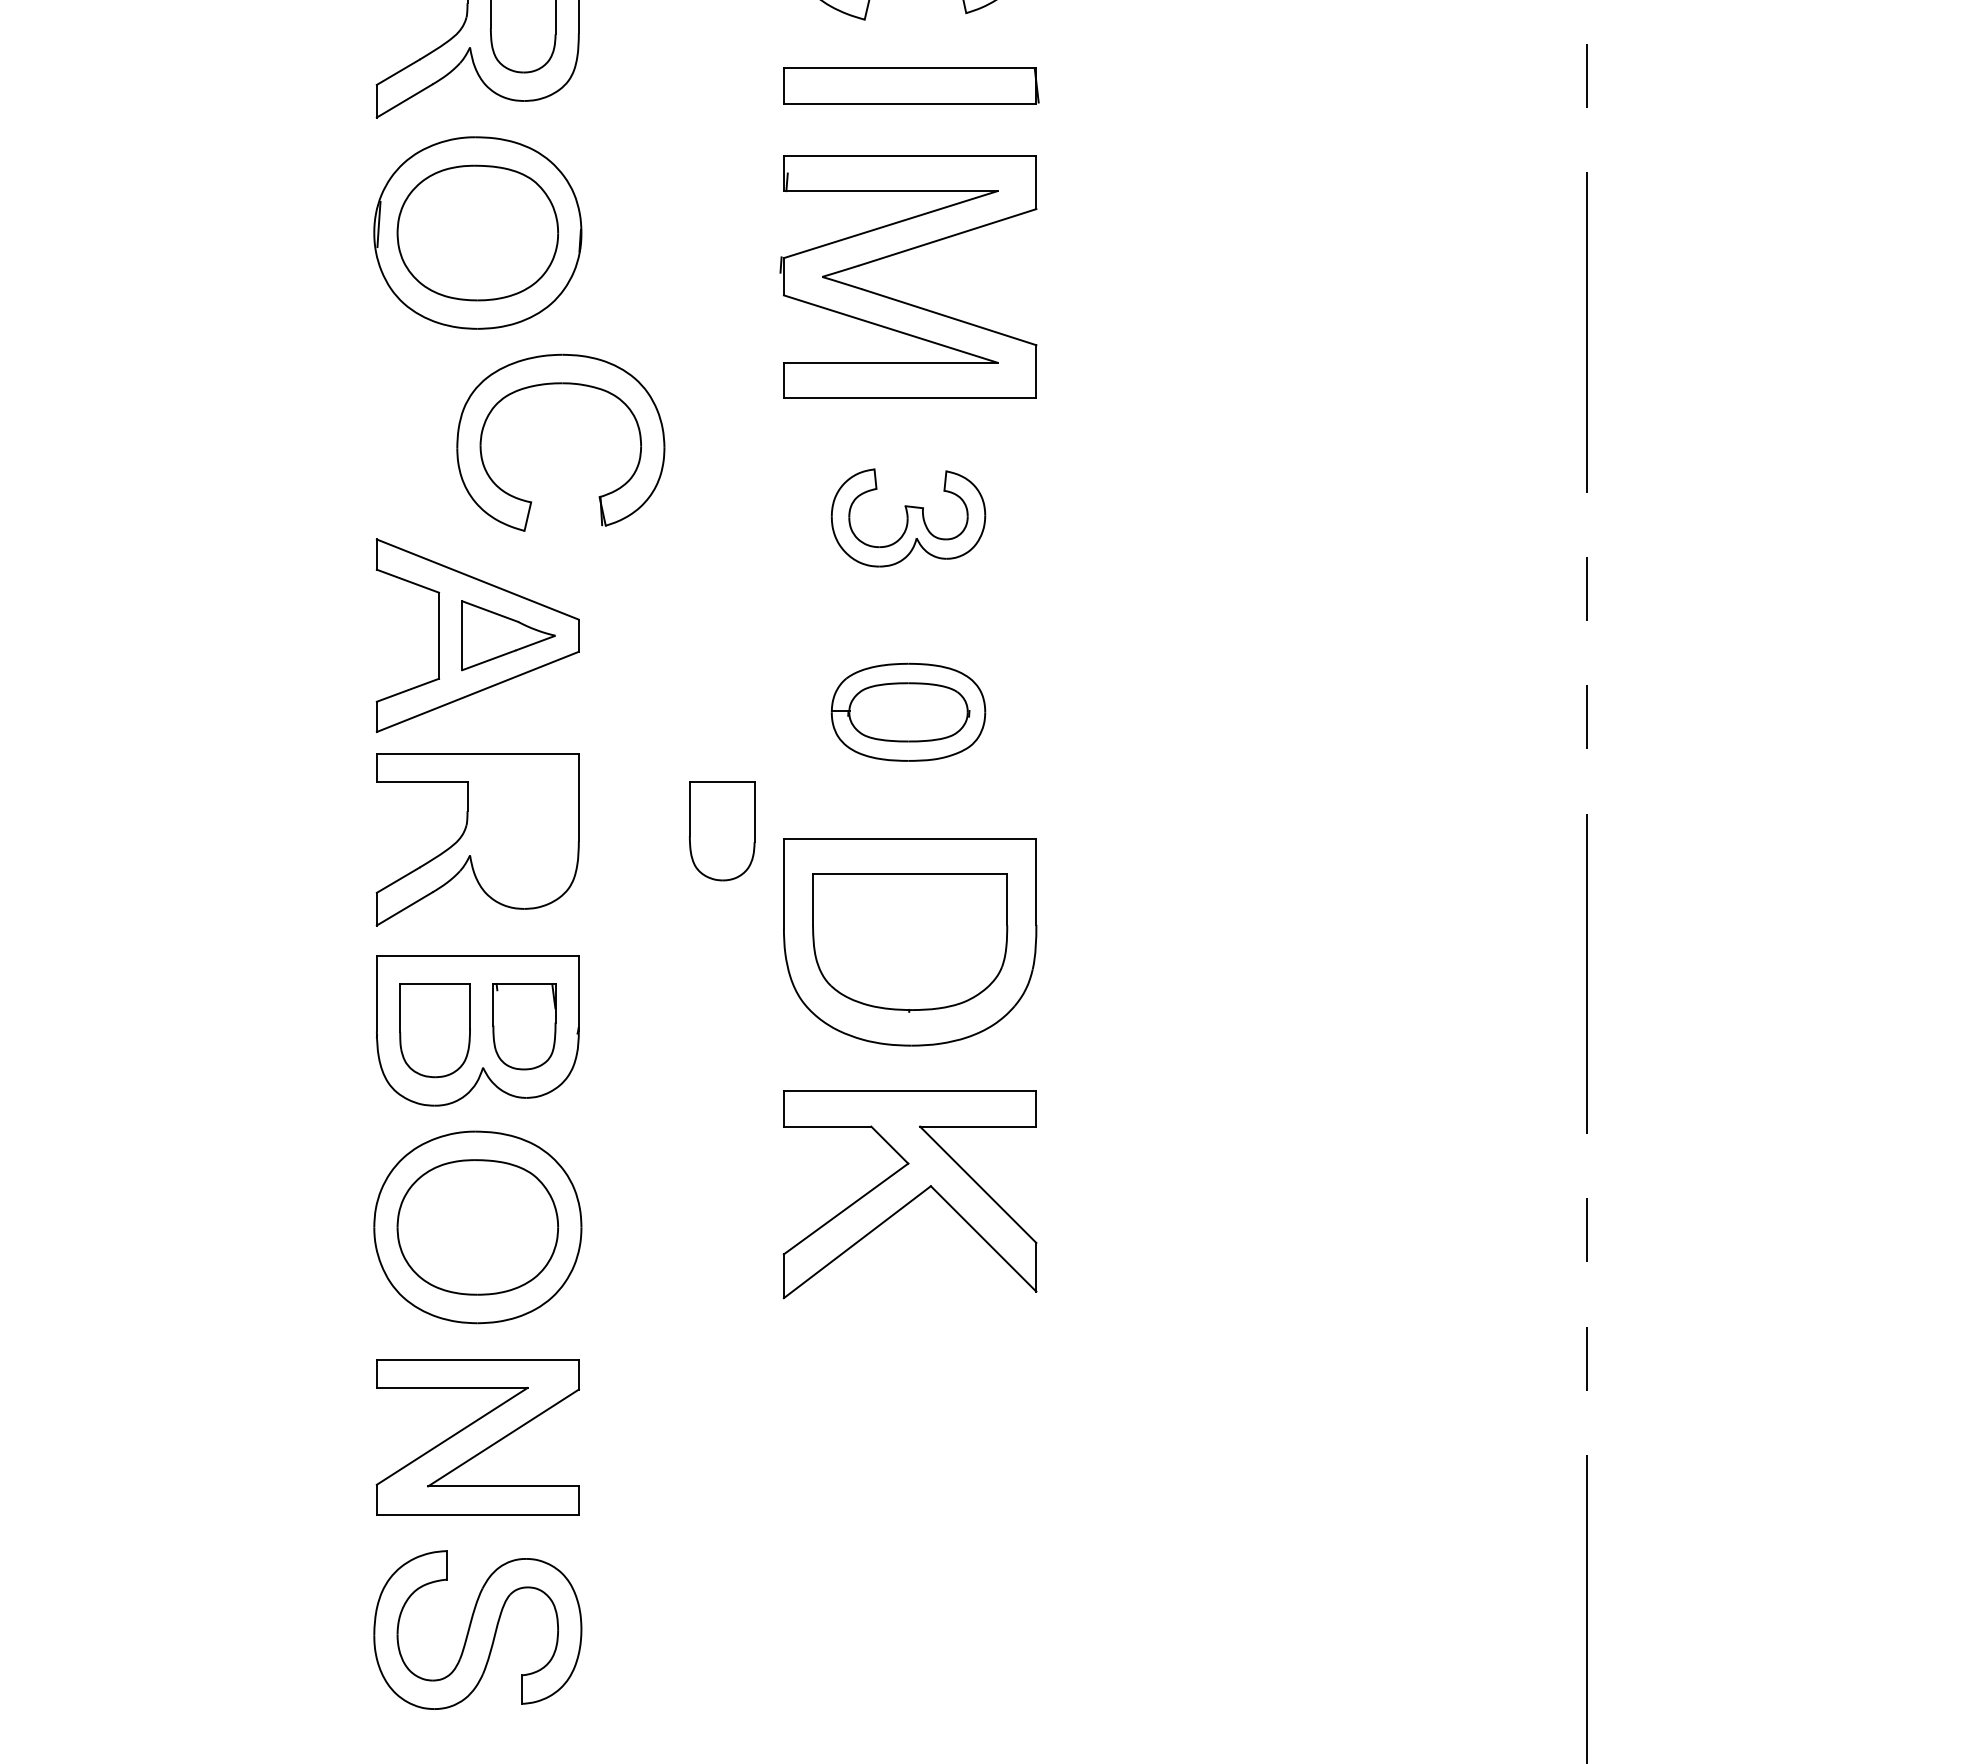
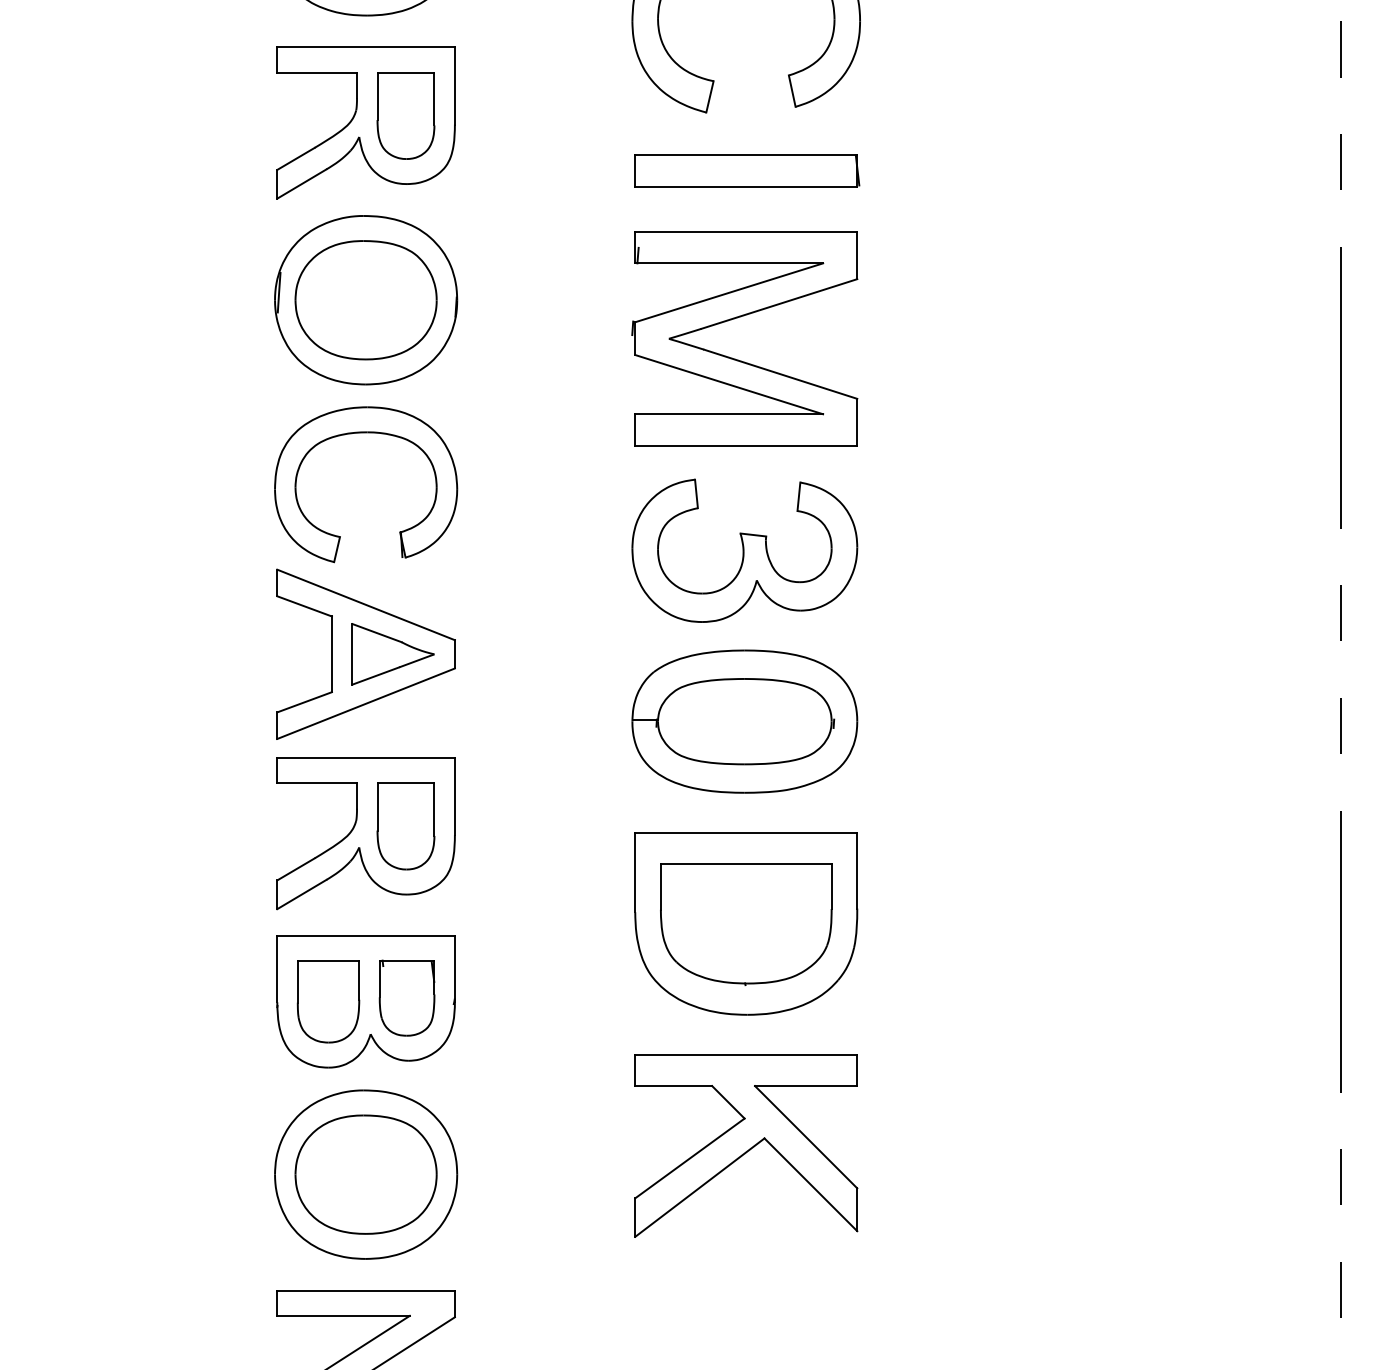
part: (560, 384) -> (365, 433), moved
part: (908, 517) -> (744, 550), size x1.67
part: (908, 712) -> (744, 721), size x1.67
part: (722, 831) -> (406, 826), moved

